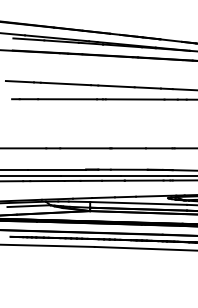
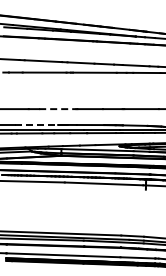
line: (84, 148) -> (57, 109), solid -> dashed
line: (56, 169) -> (36, 124), solid -> dashed

